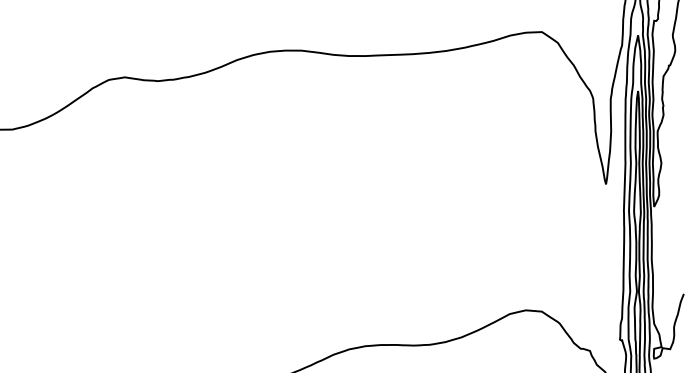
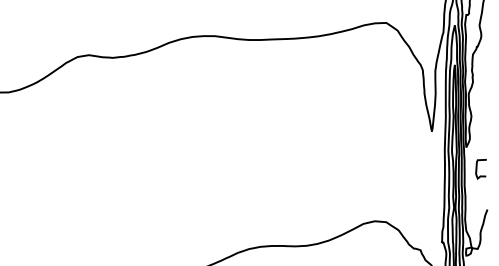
curve: (669, 237) -> (477, 169), added

